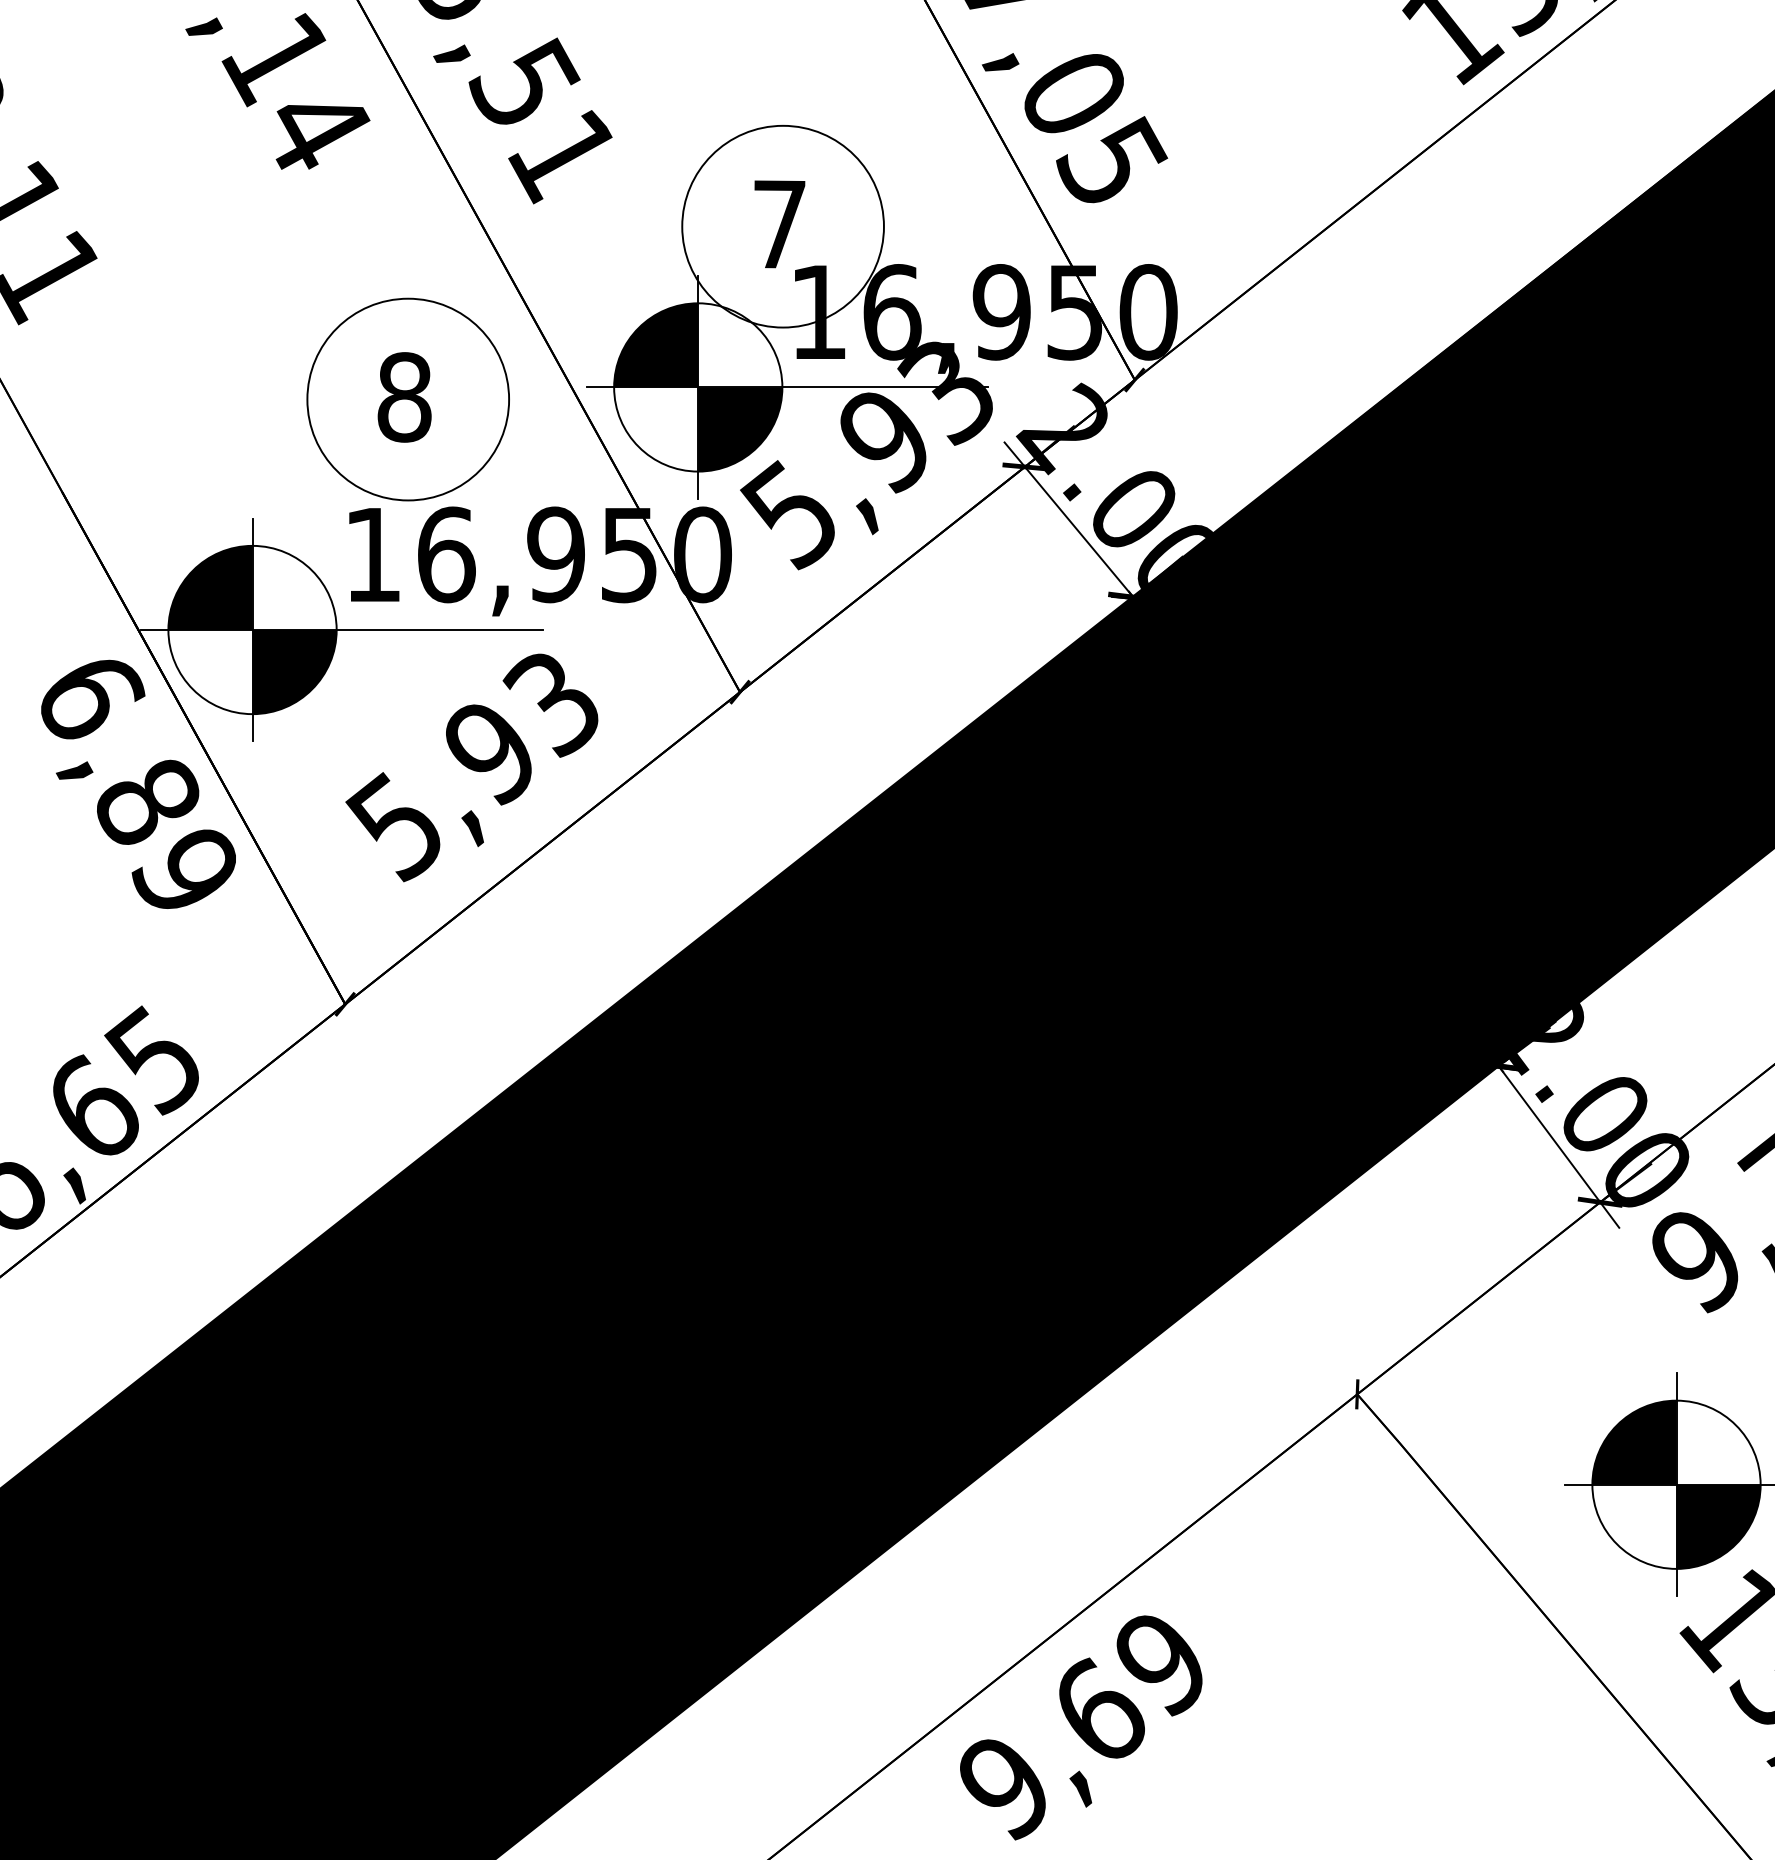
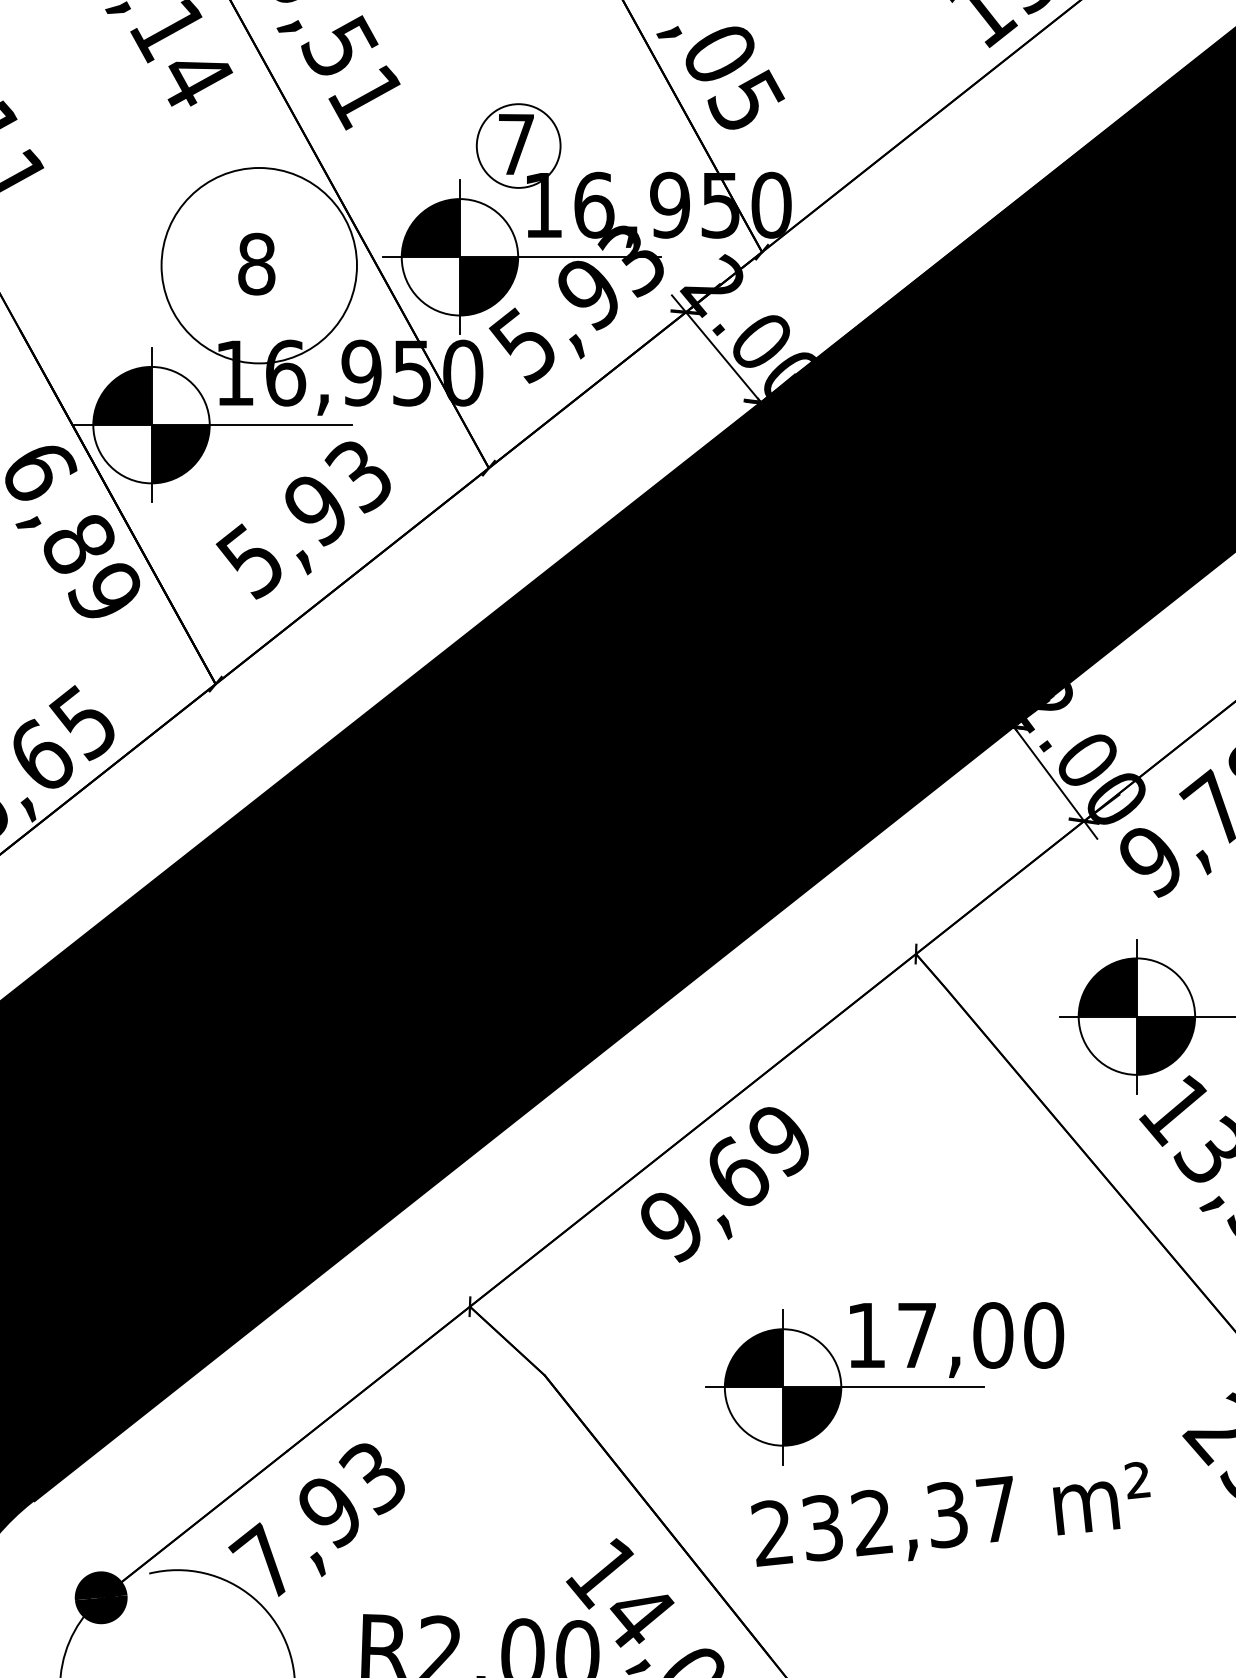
circle: (782, 225) -> (518, 145), size x0.6
circle: (408, 399) -> (259, 265), size x1.4

